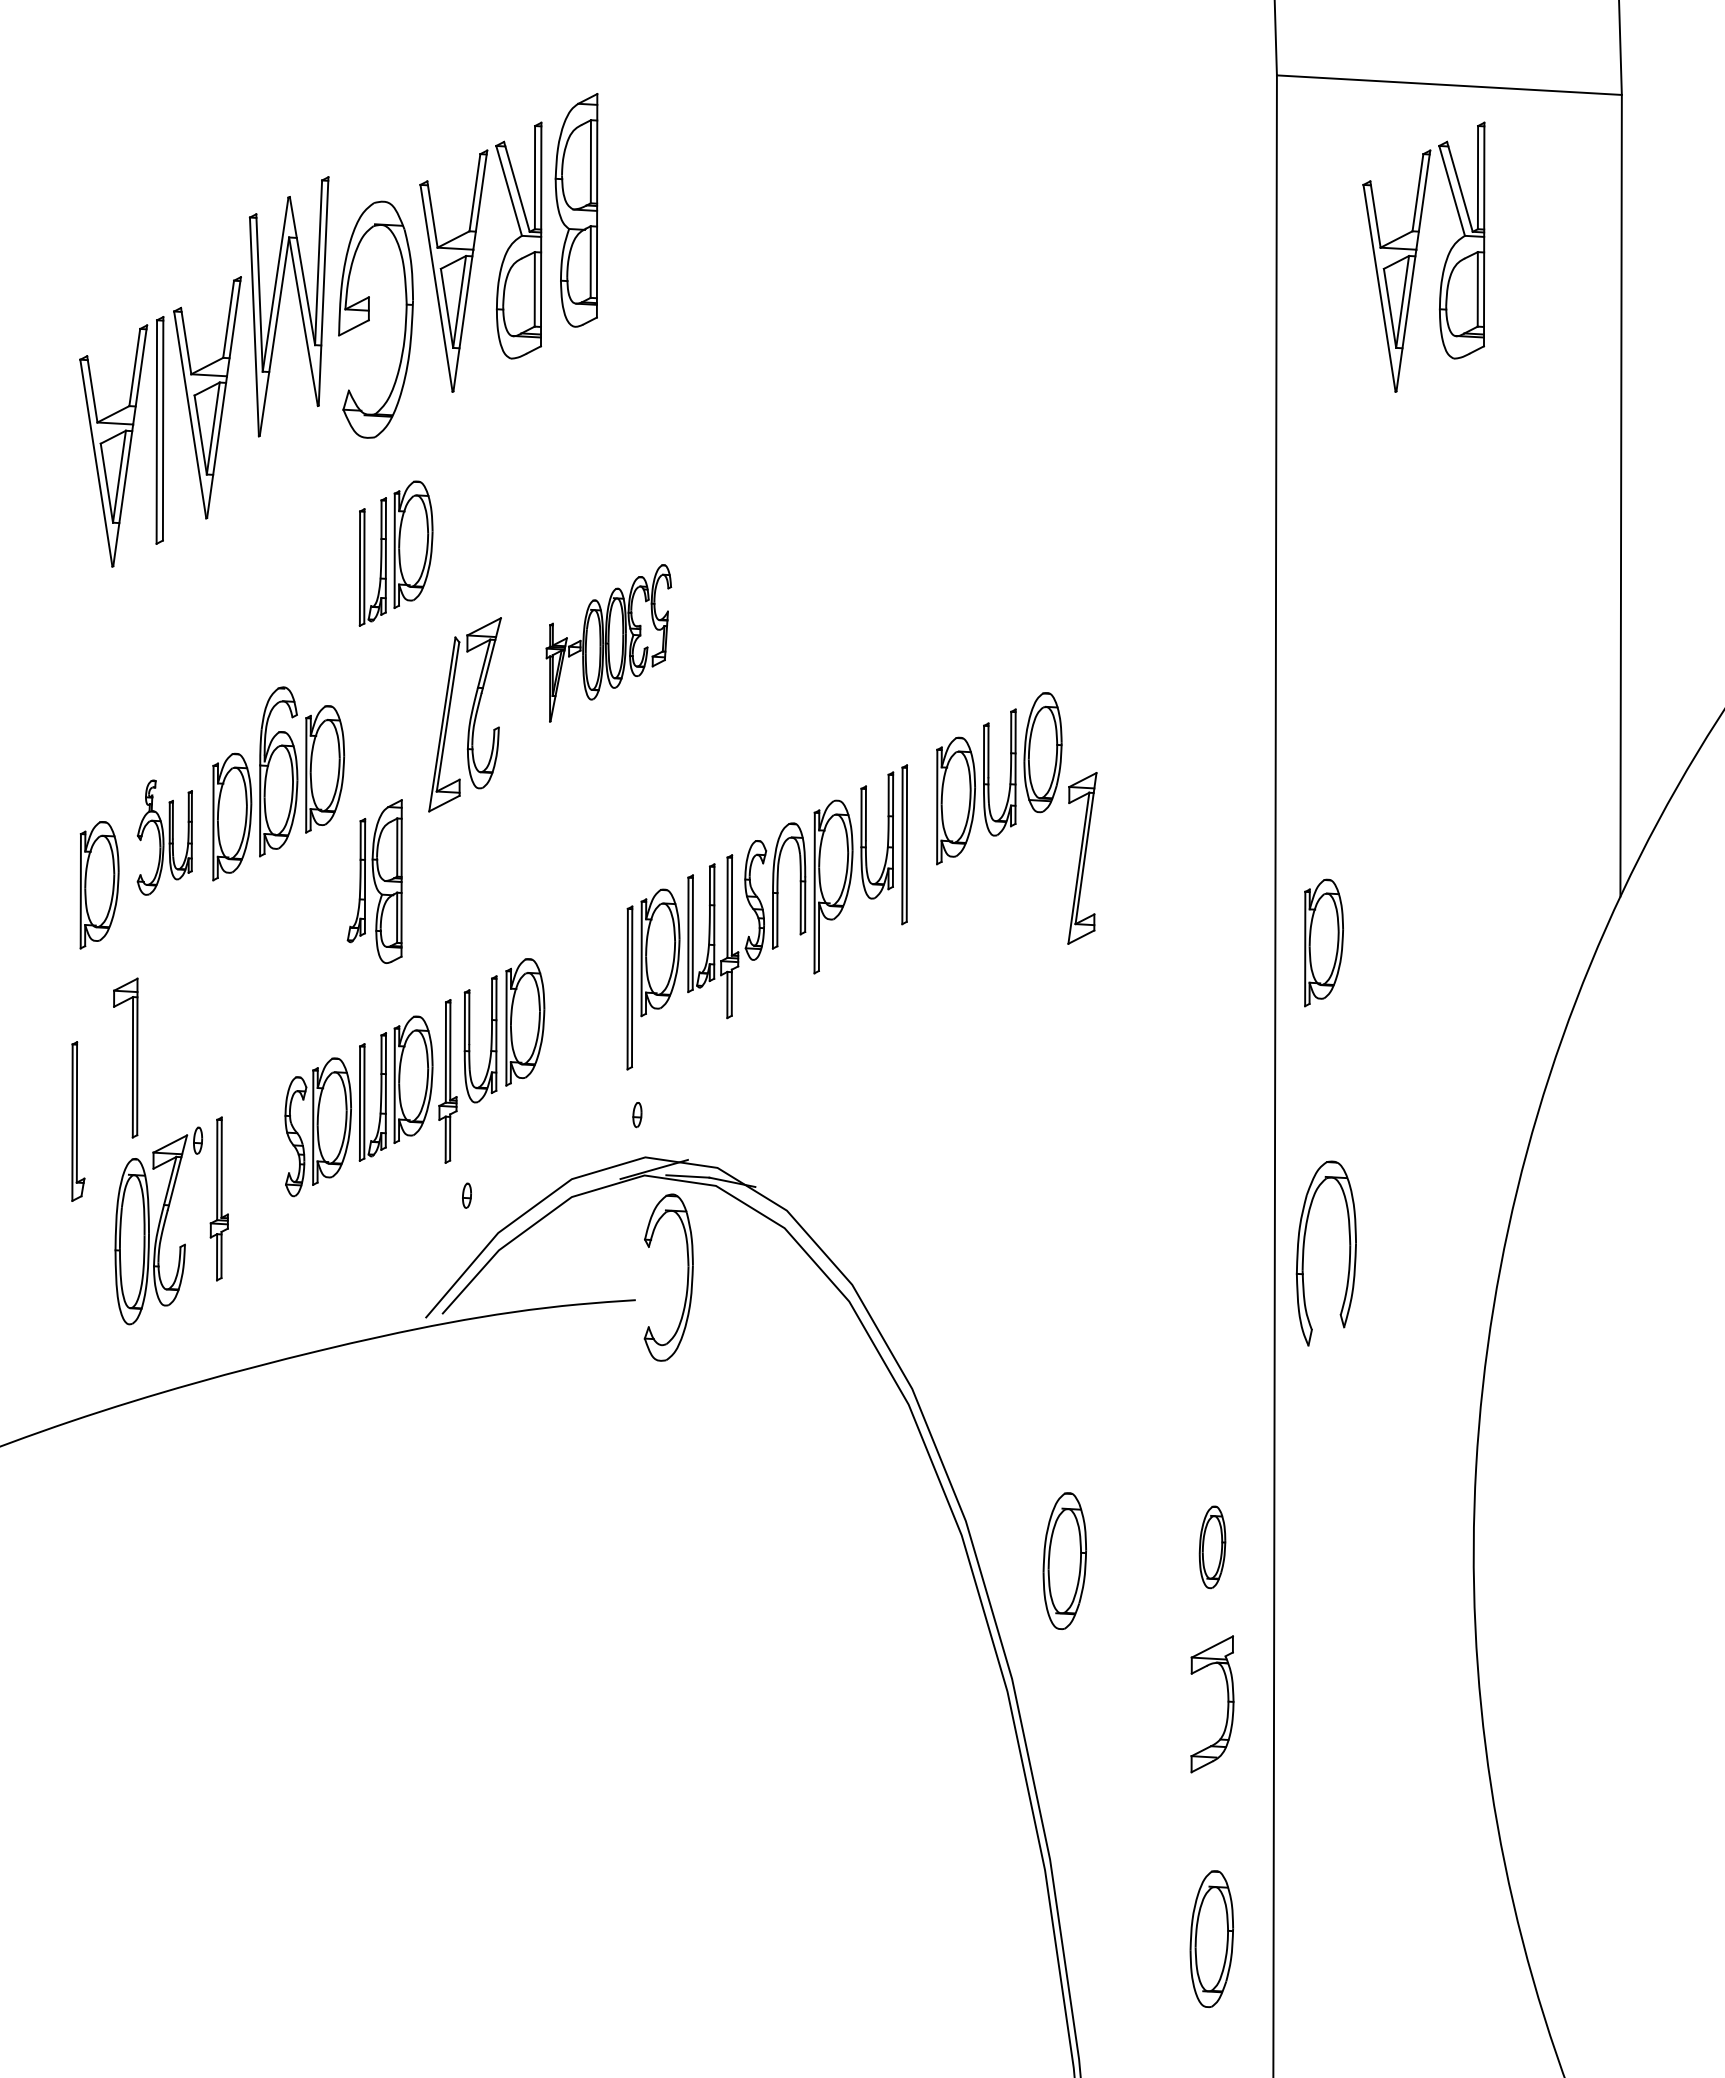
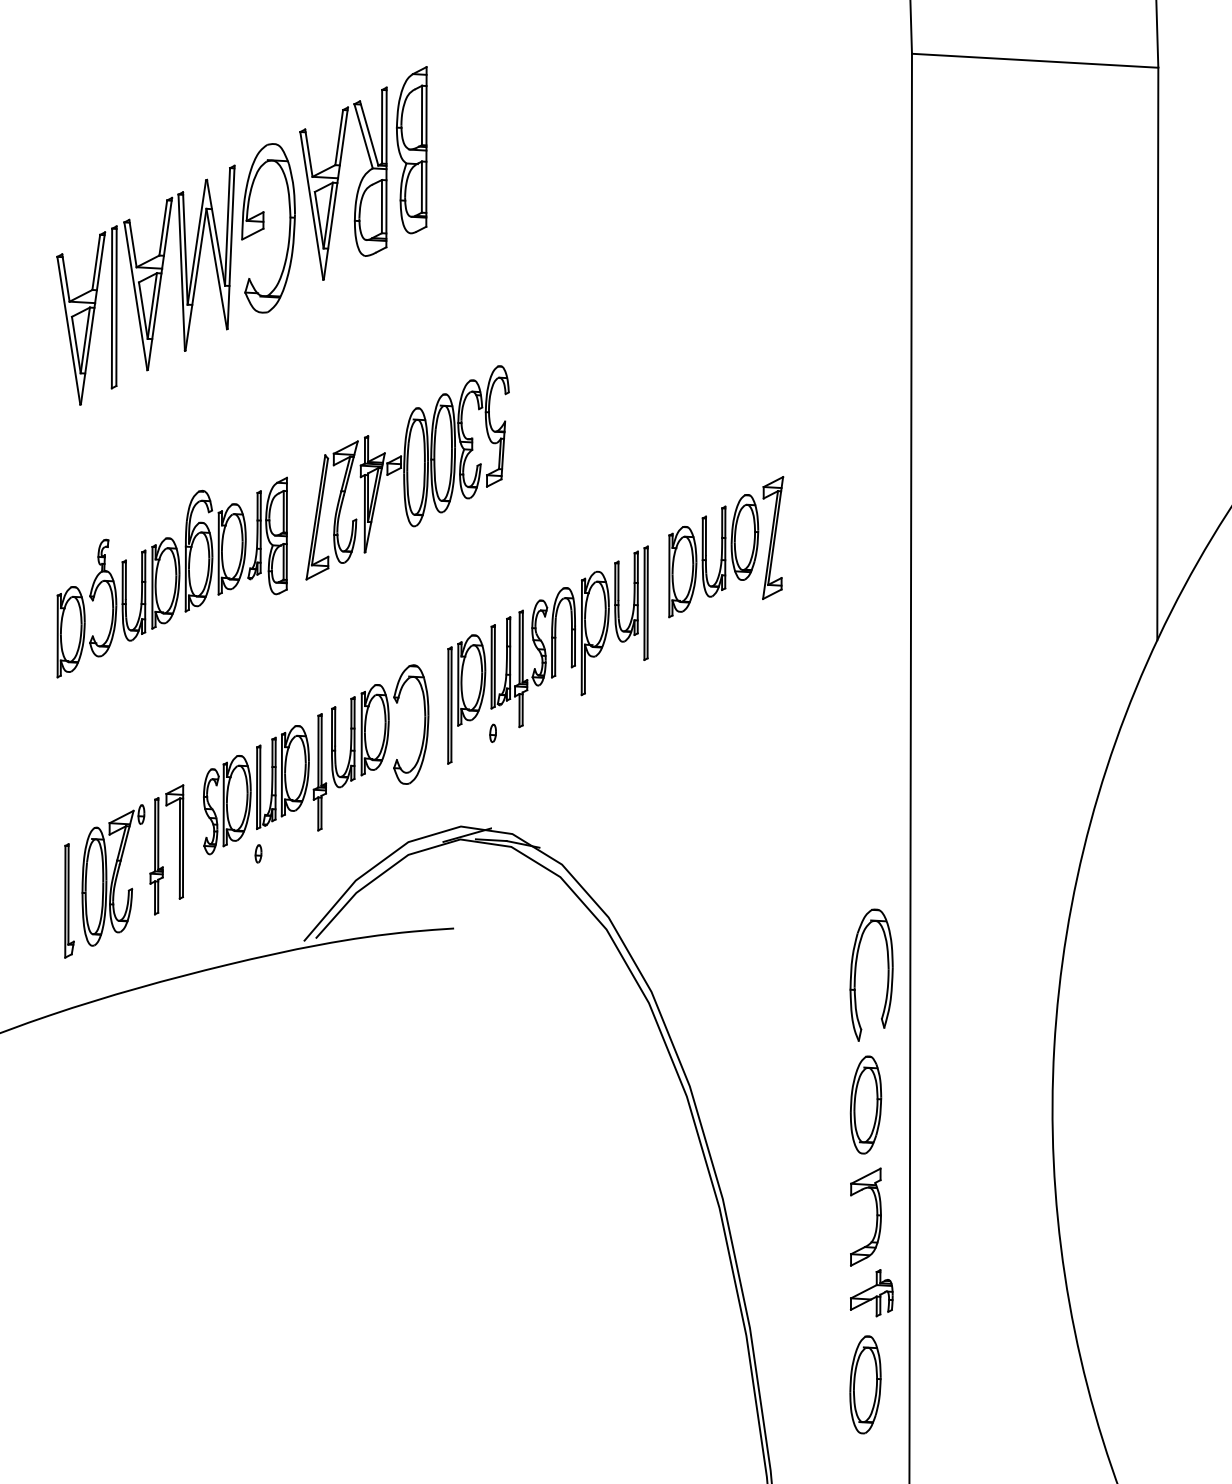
part: (1416, 256) -> (1011, 183), removed
part: (280, 304) -> (200, 256), moved
part: (395, 553) -> (282, 395), removed
part: (608, 643) -> (434, 459), size x1.67
part: (164, 837) -> (117, 598), size x1.43
part: (1082, 858) -> (773, 538), moved
part: (374, 881) -> (267, 535), moved
part: (1323, 942) -> (945, 673), removed
part: (132, 1057) -> (179, 841), moved
part: (637, 1115) -> (493, 733), moved
part: (78, 1121) -> (69, 900), moved
part: (466, 1195) -> (258, 853), moved
part: (1304, 1253) -> (855, 975), moved
part: (686, 1283) -> (423, 728), moved
part: (1212, 1547) -> (865, 1105), size x1.67
part: (1064, 1560) -> (760, 1114), removed
part: (1220, 1810) -> (871, 1293), added

